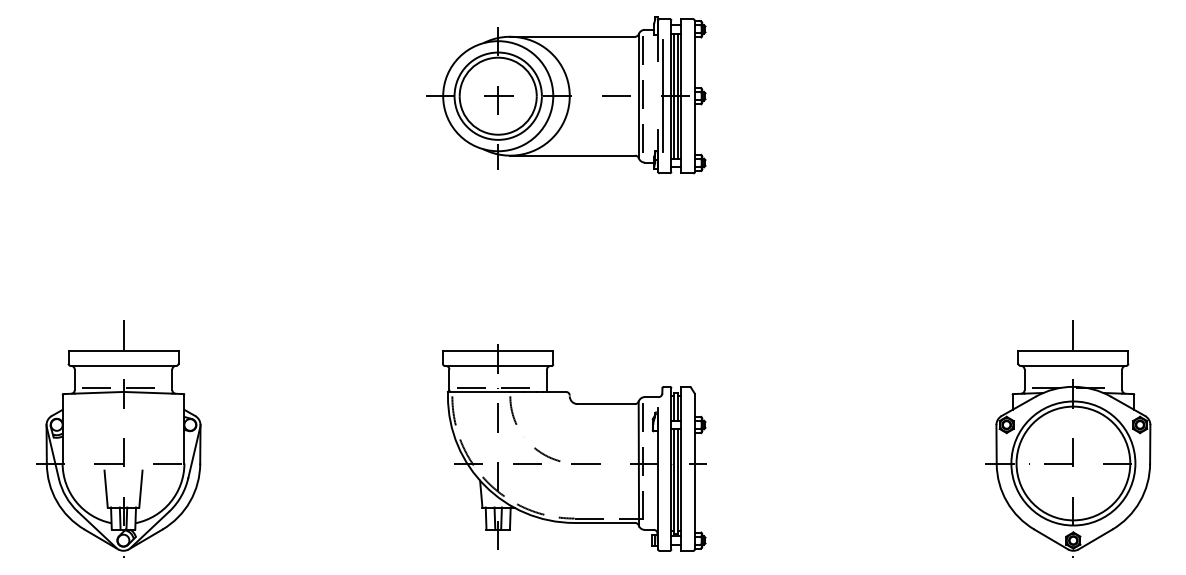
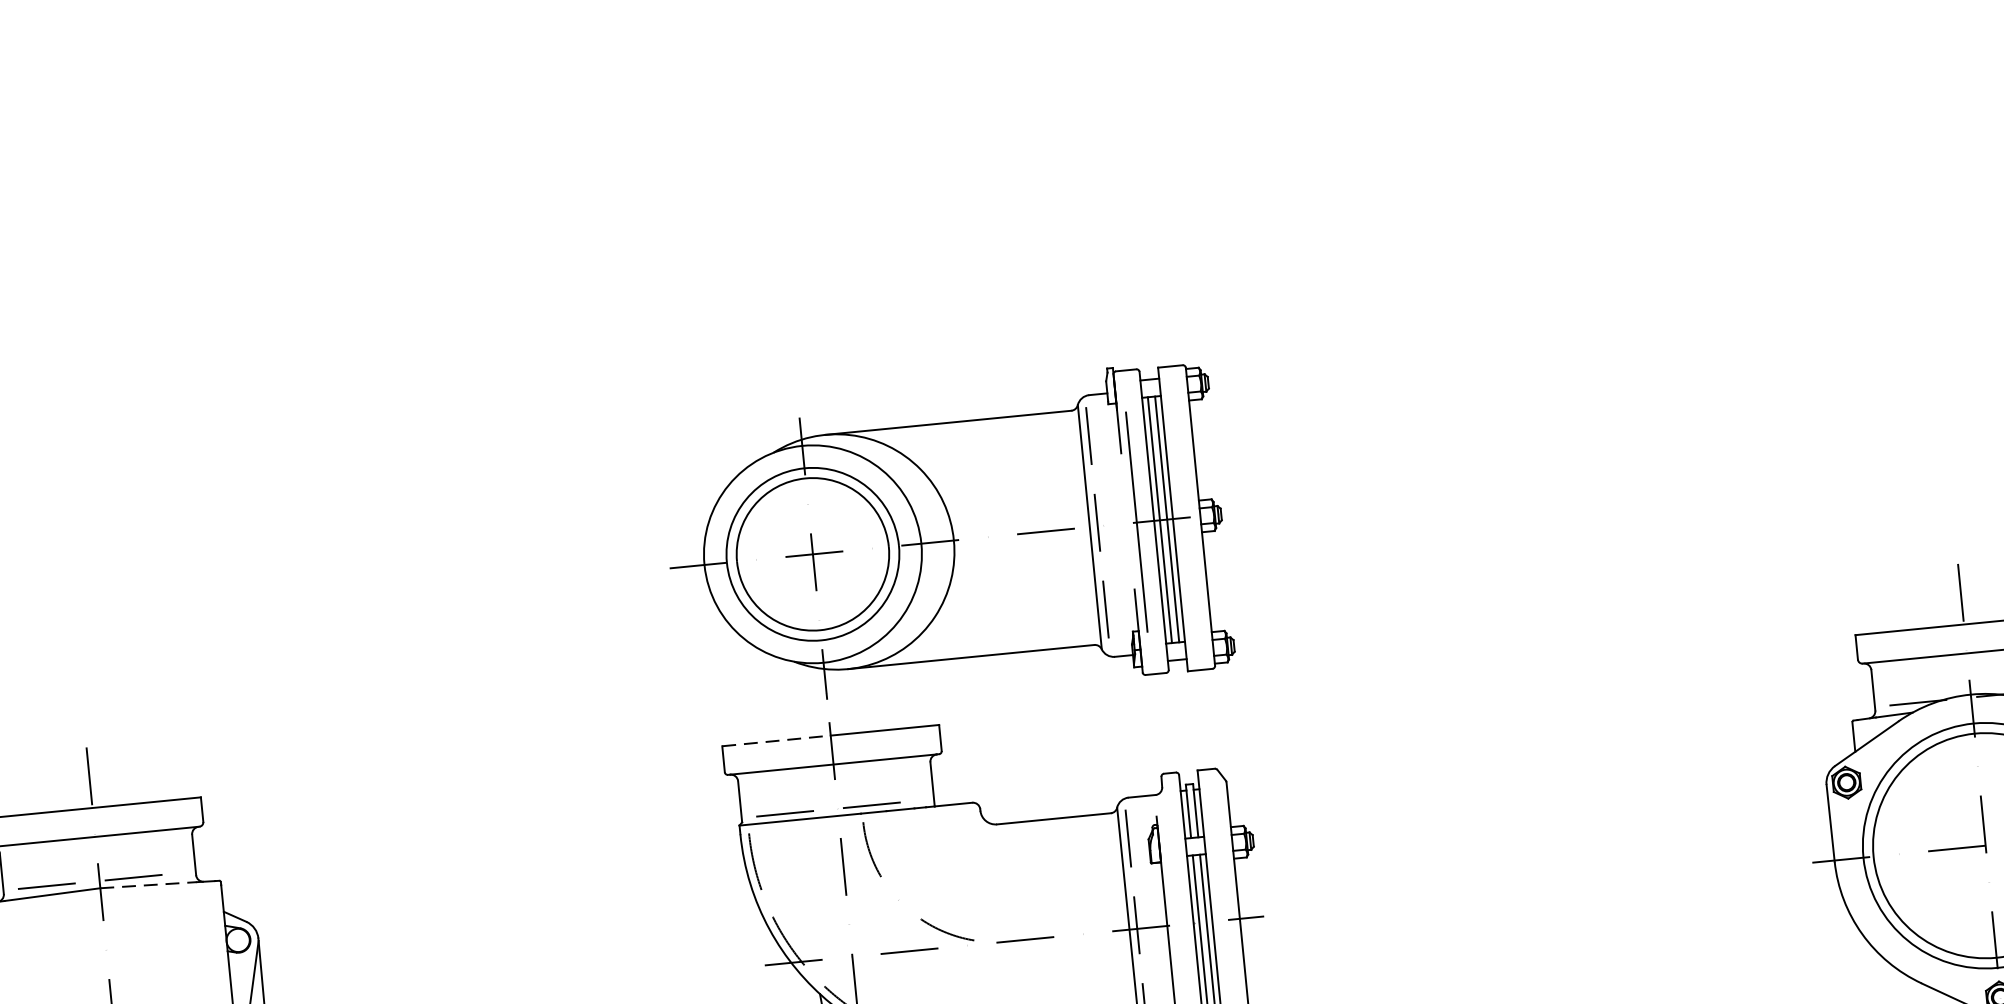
part: (566, 95) -> (947, 539), moved
line: (470, 351) -> (776, 741), solid -> dashed
line: (148, 392) -> (149, 884), solid -> dashed

